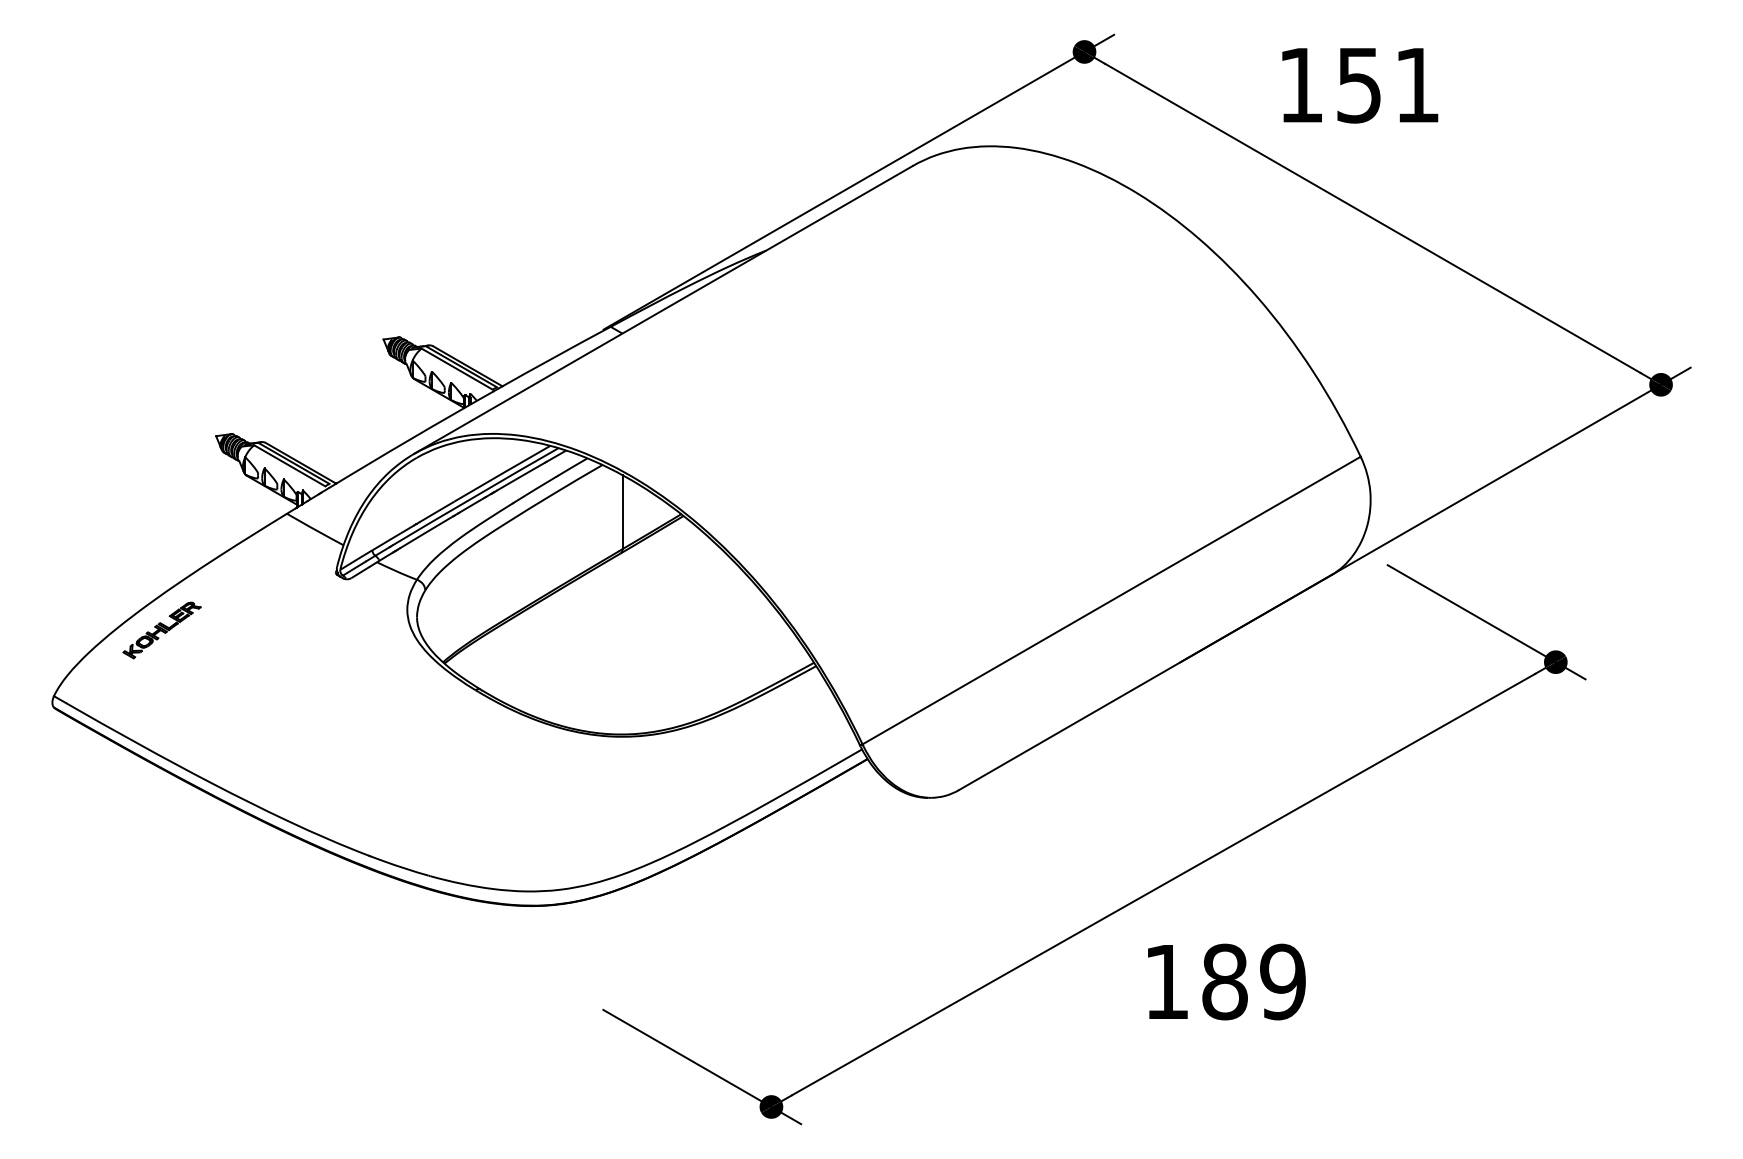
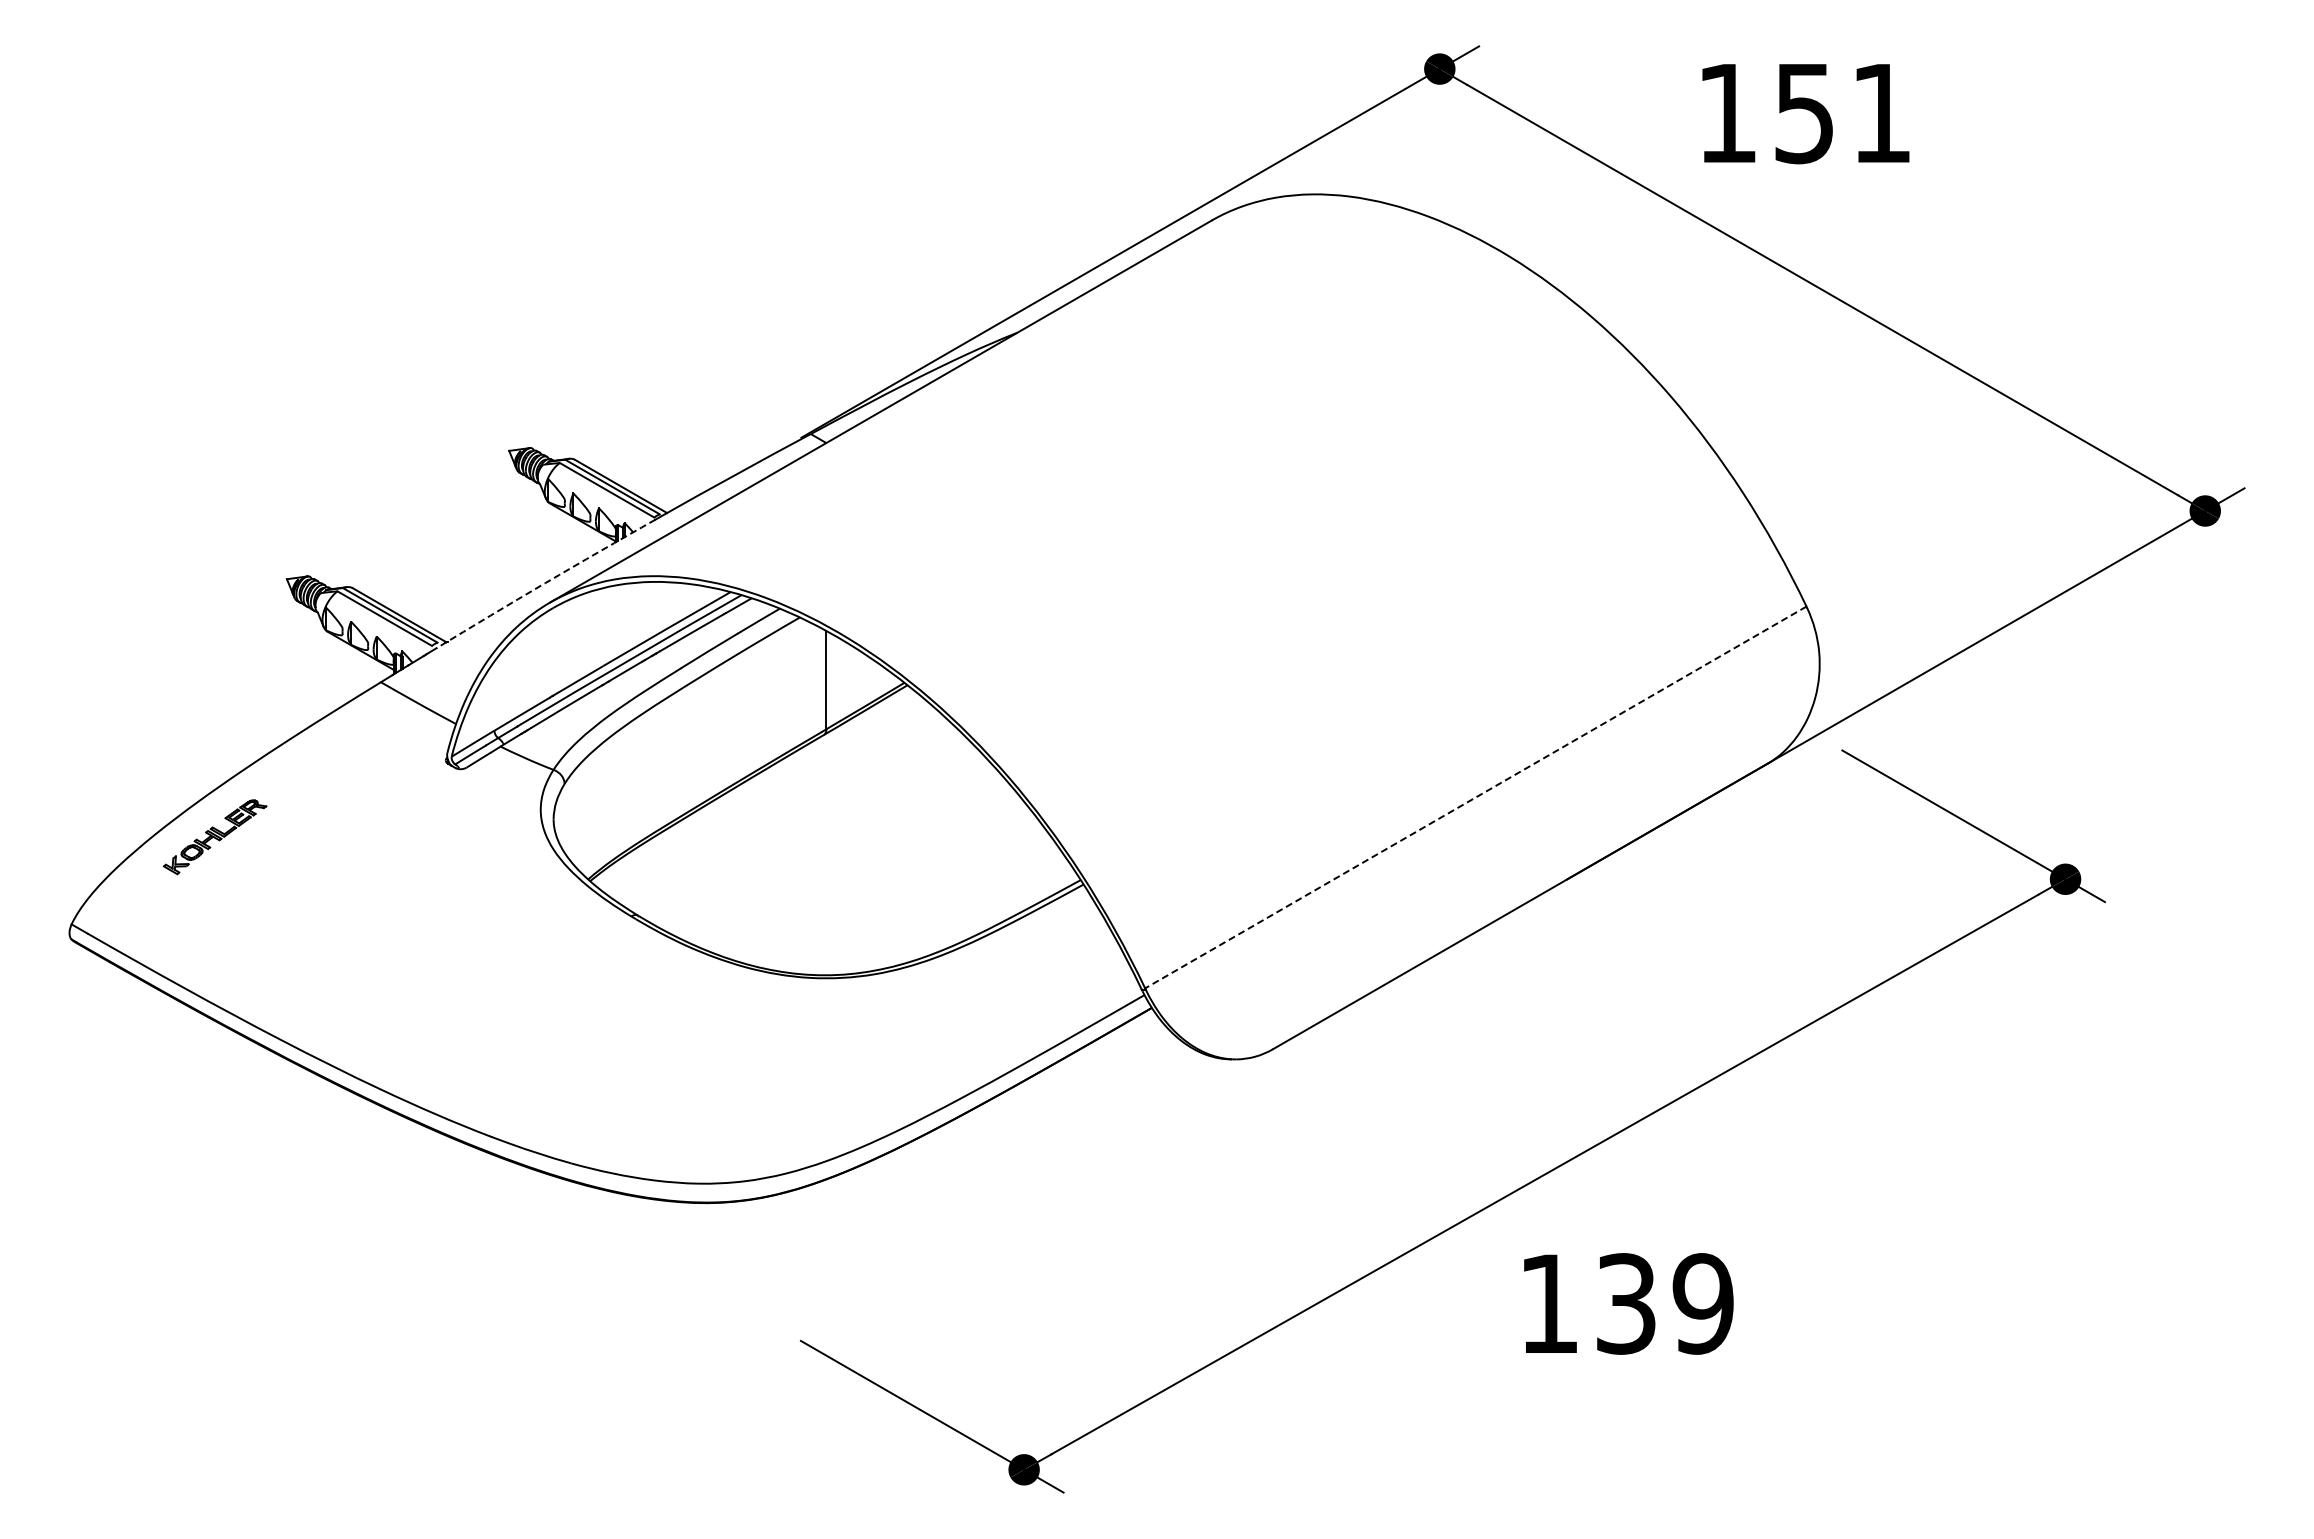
arc: (410, 439) -> (545, 583), solid -> dashed
line: (1111, 600) -> (1475, 797), solid -> dashed
text: (1225, 981) -> (1626, 1303), 189 -> 139

